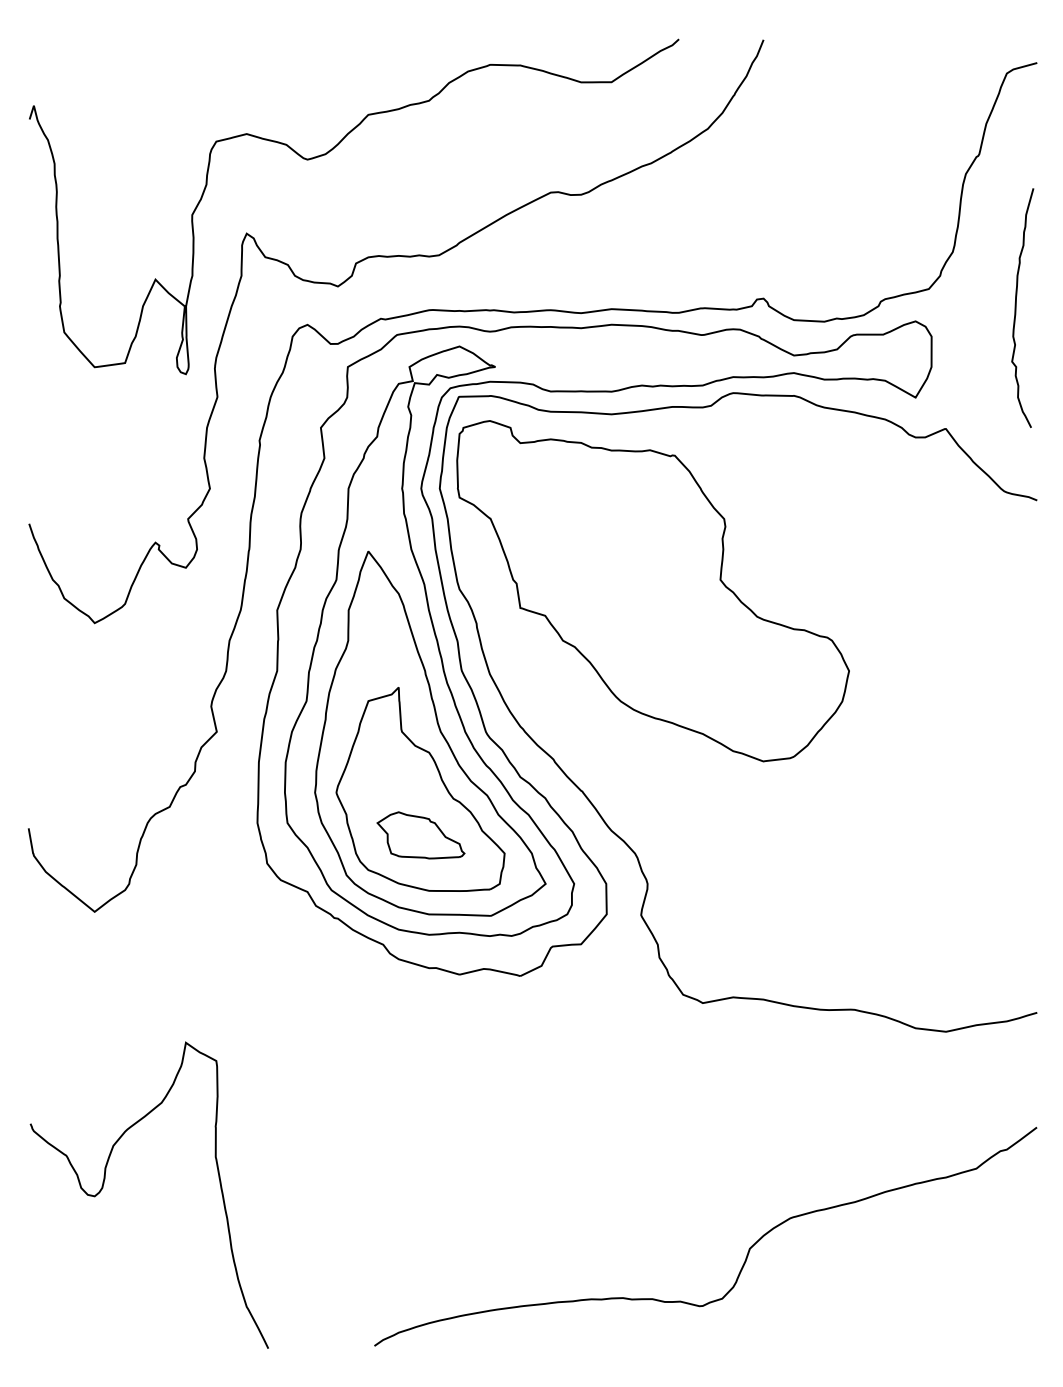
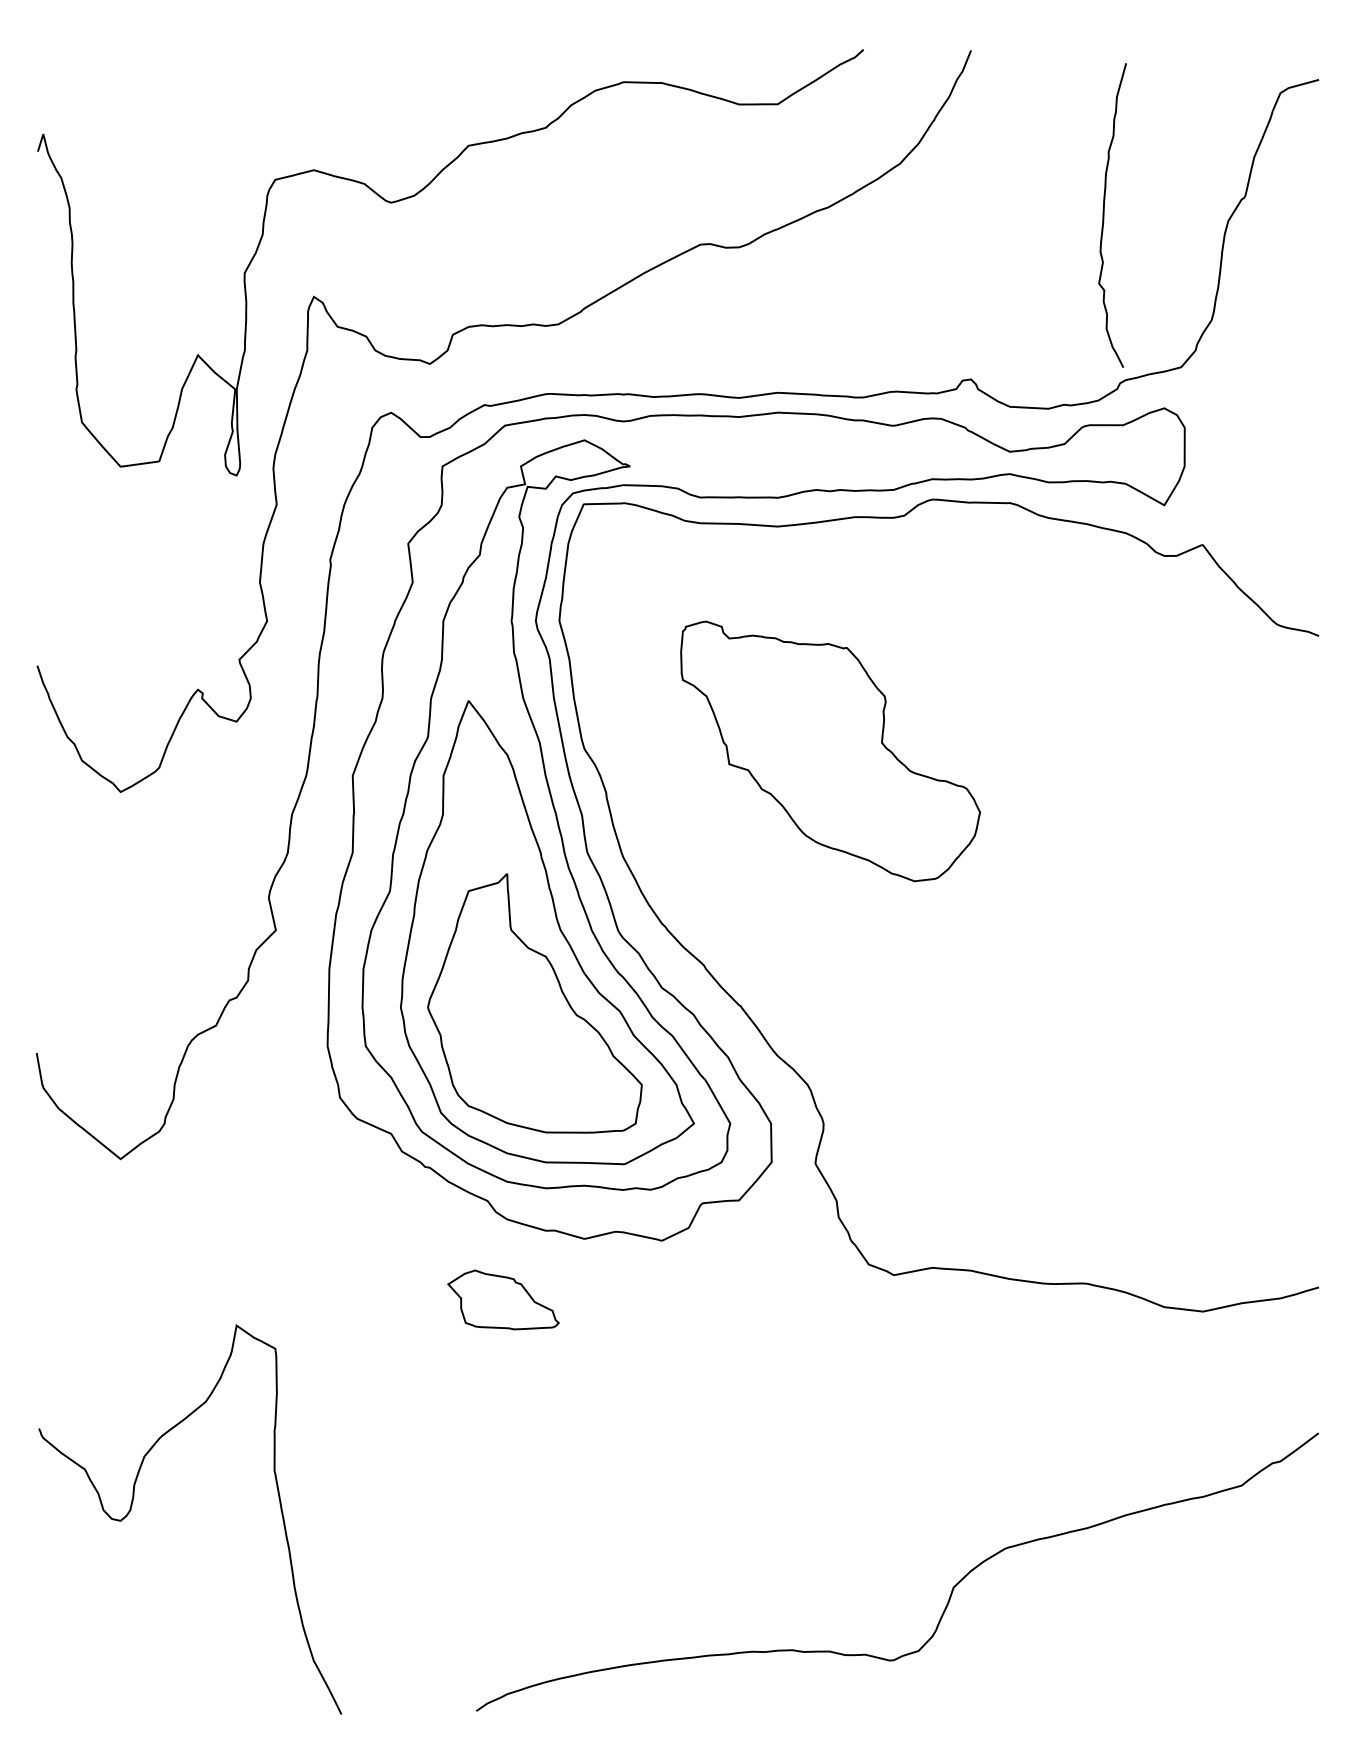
curve: (1016, 308) -> (1104, 215), moved
part: (653, 591) -> (830, 751), size x0.6
part: (420, 835) -> (503, 1299), moved

